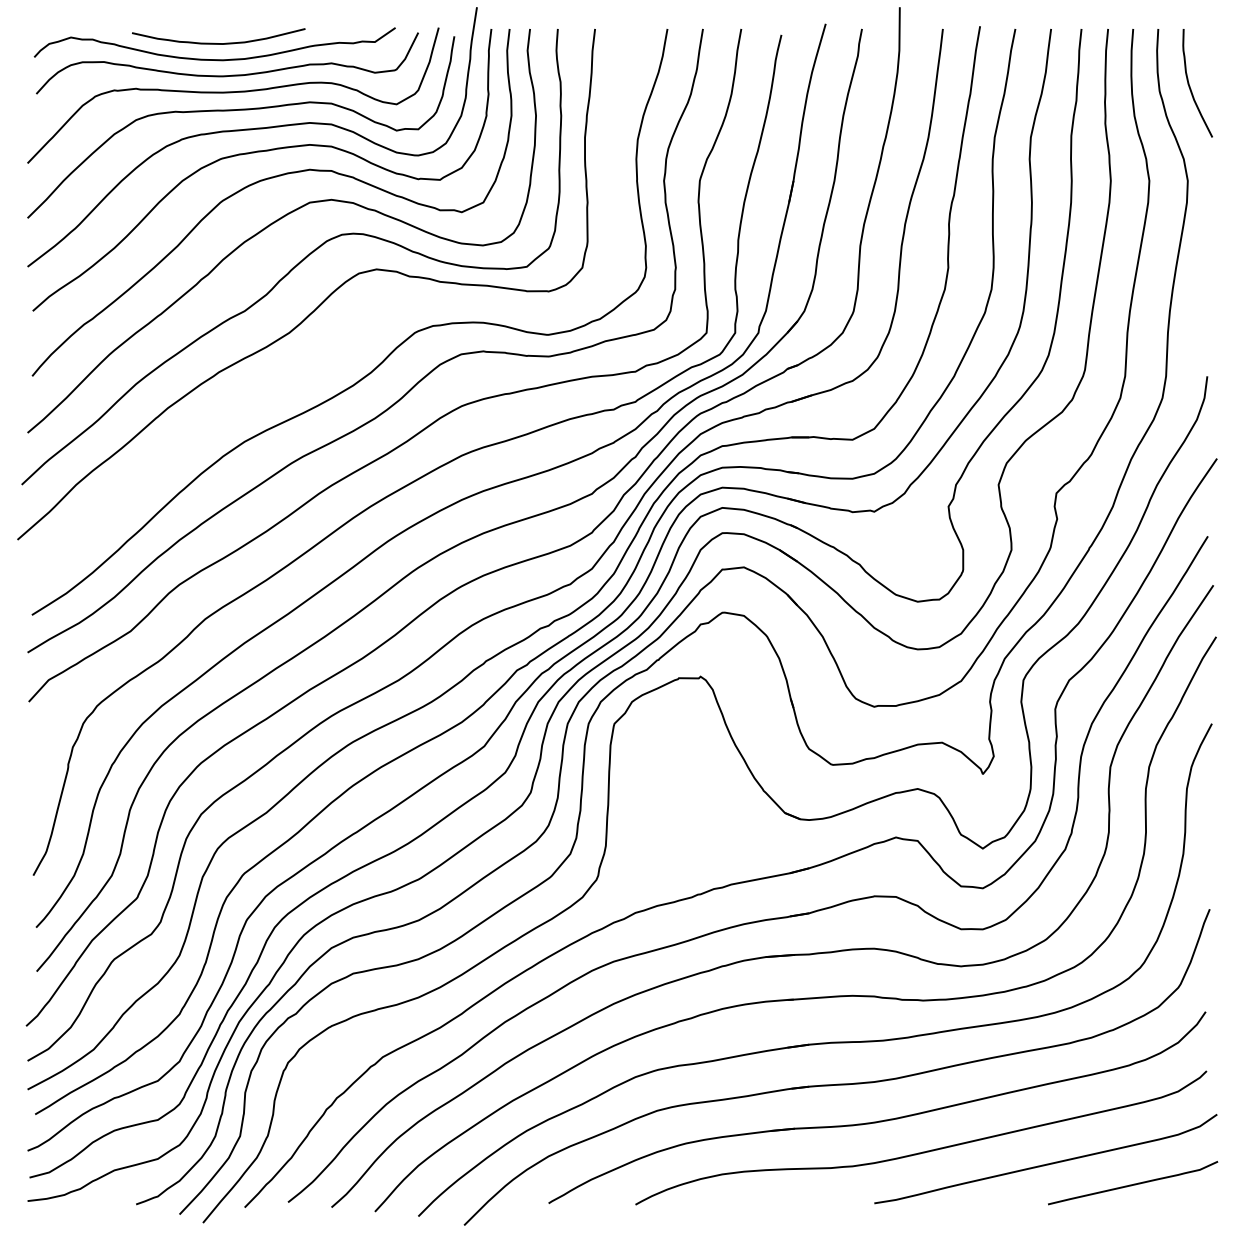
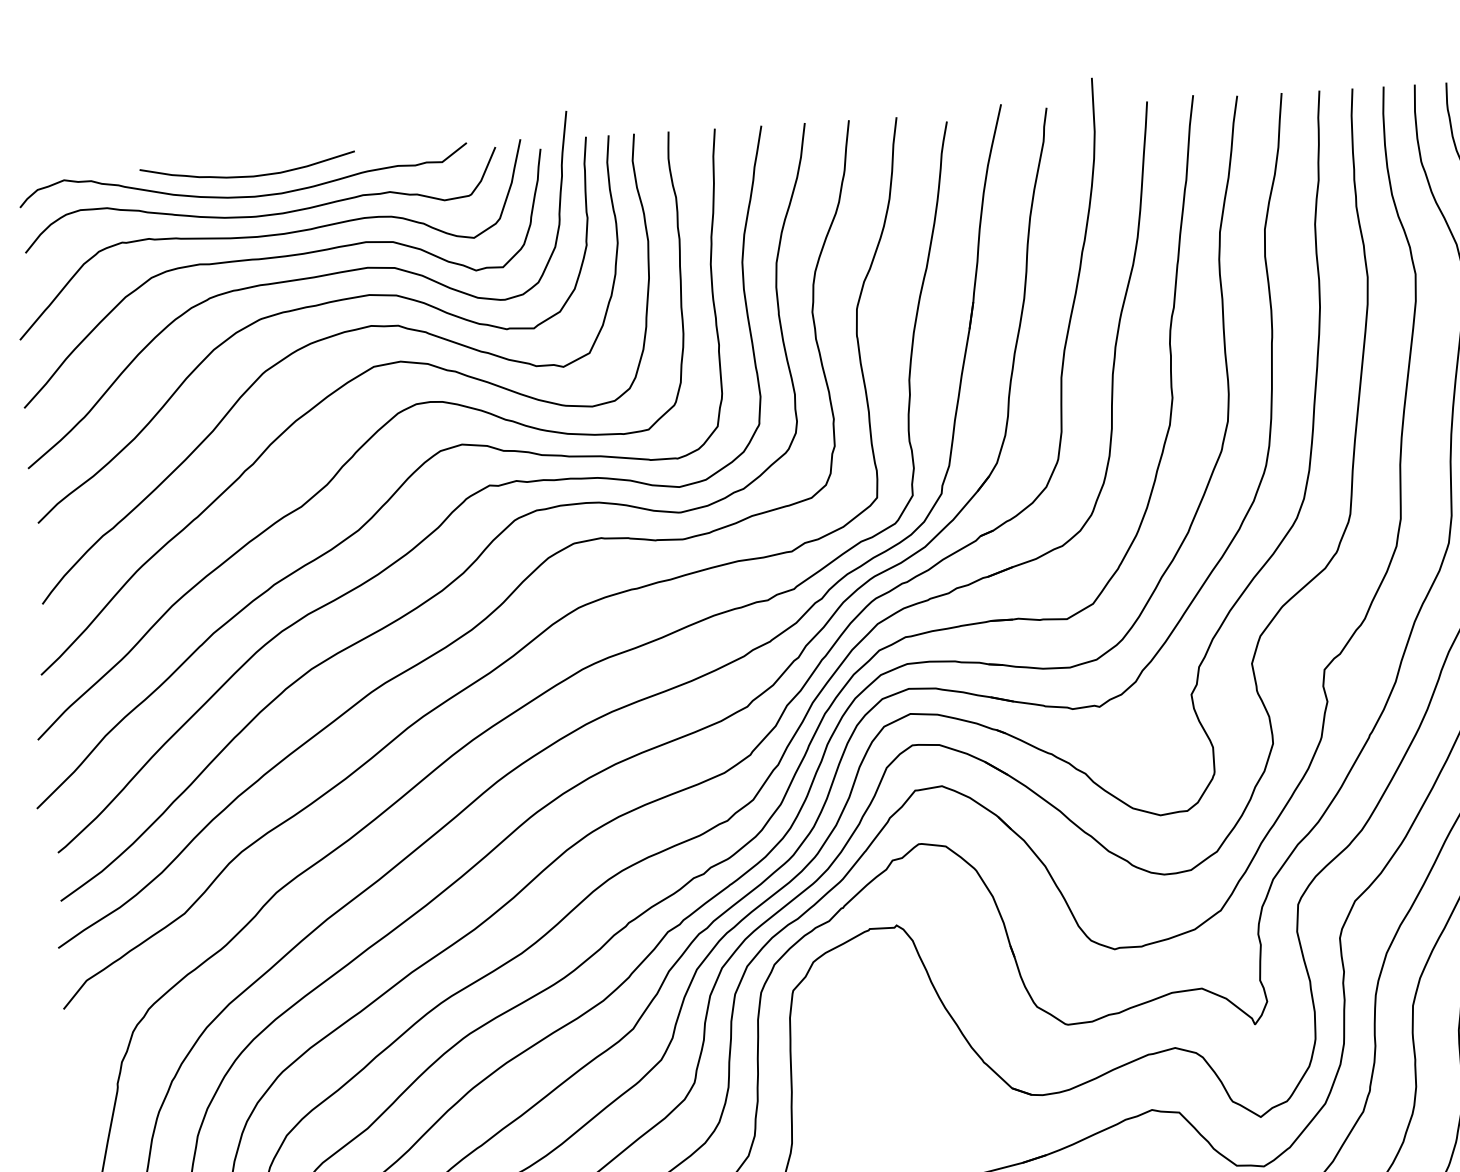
curve: (358, 328) -> (444, 519), added

